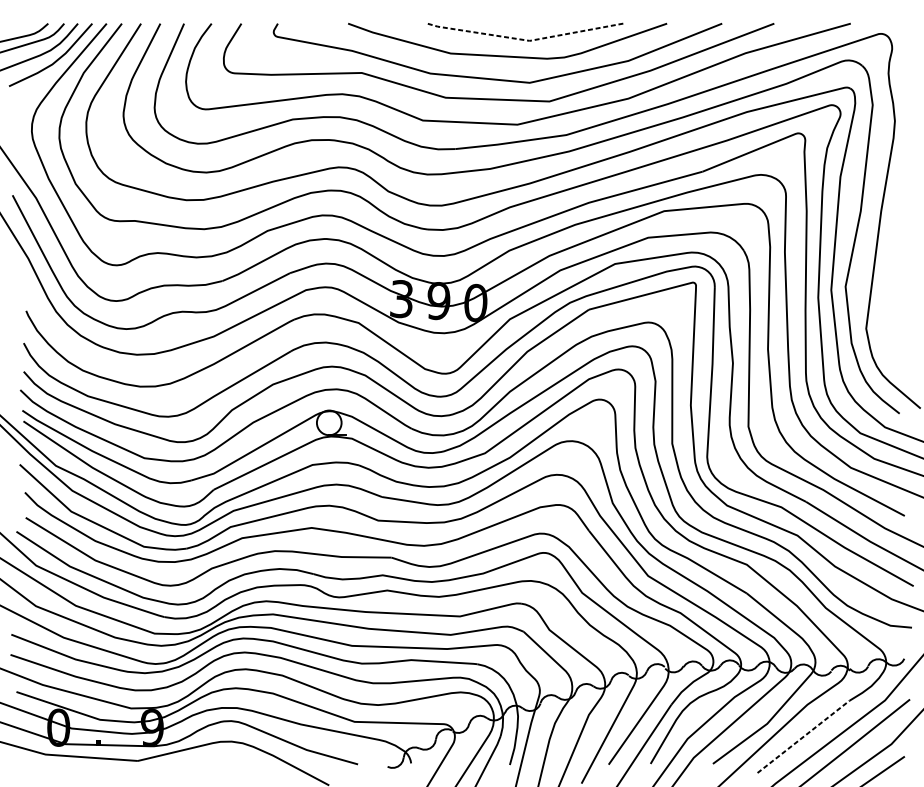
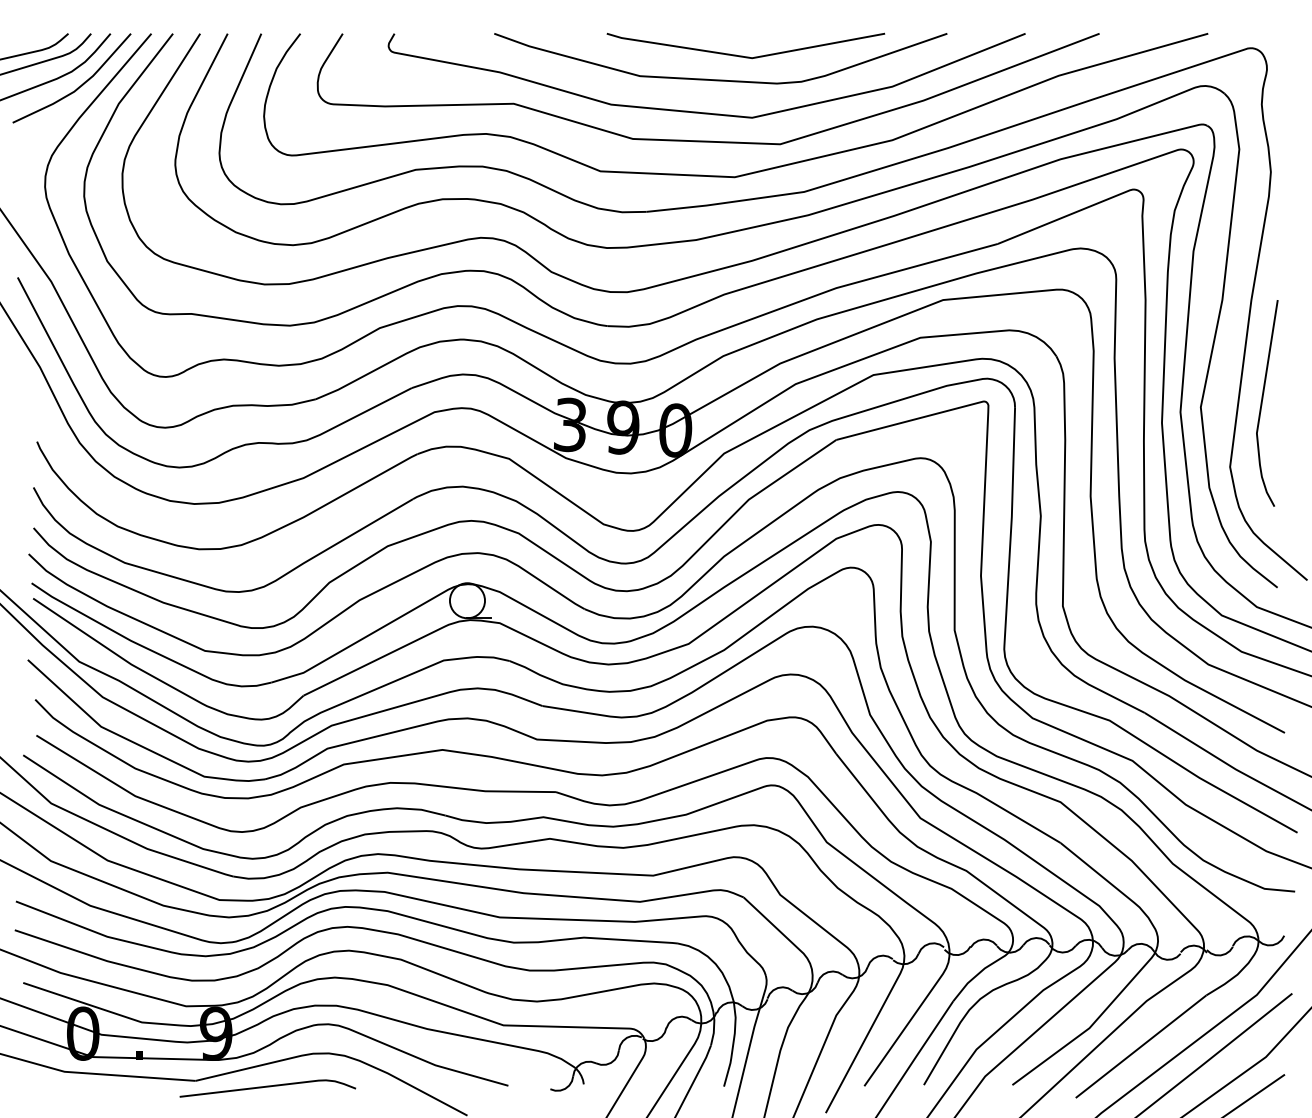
line: (525, 40) -> (745, 57), dashed -> solid
curve: (889, 284) -> (1262, 403), added
line: (803, 736) -> (1141, 1046), dashed -> solid
curve: (188, 765) -> (267, 1087), added

